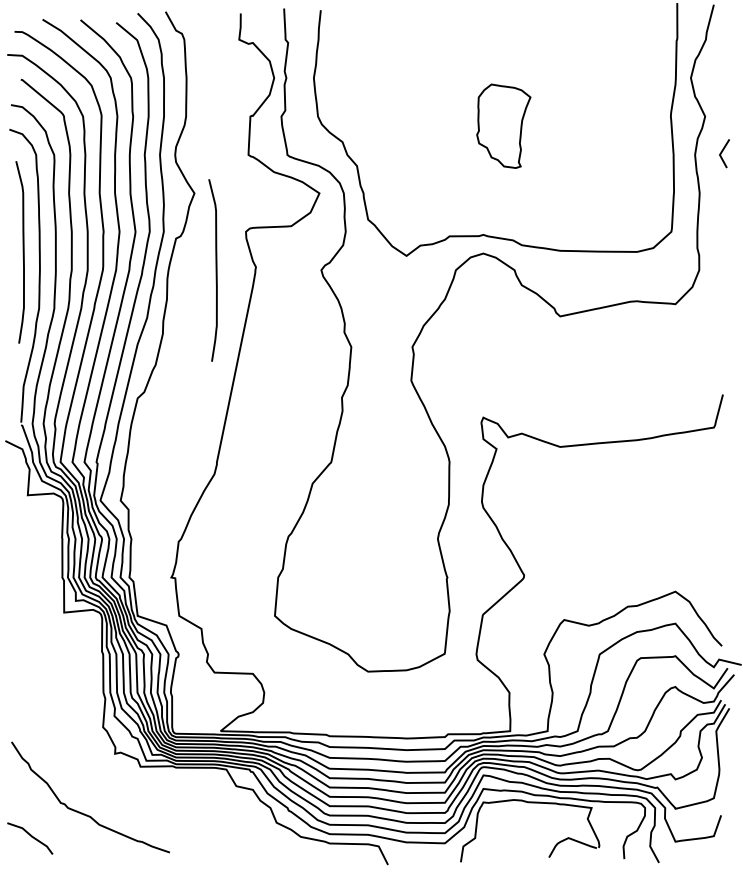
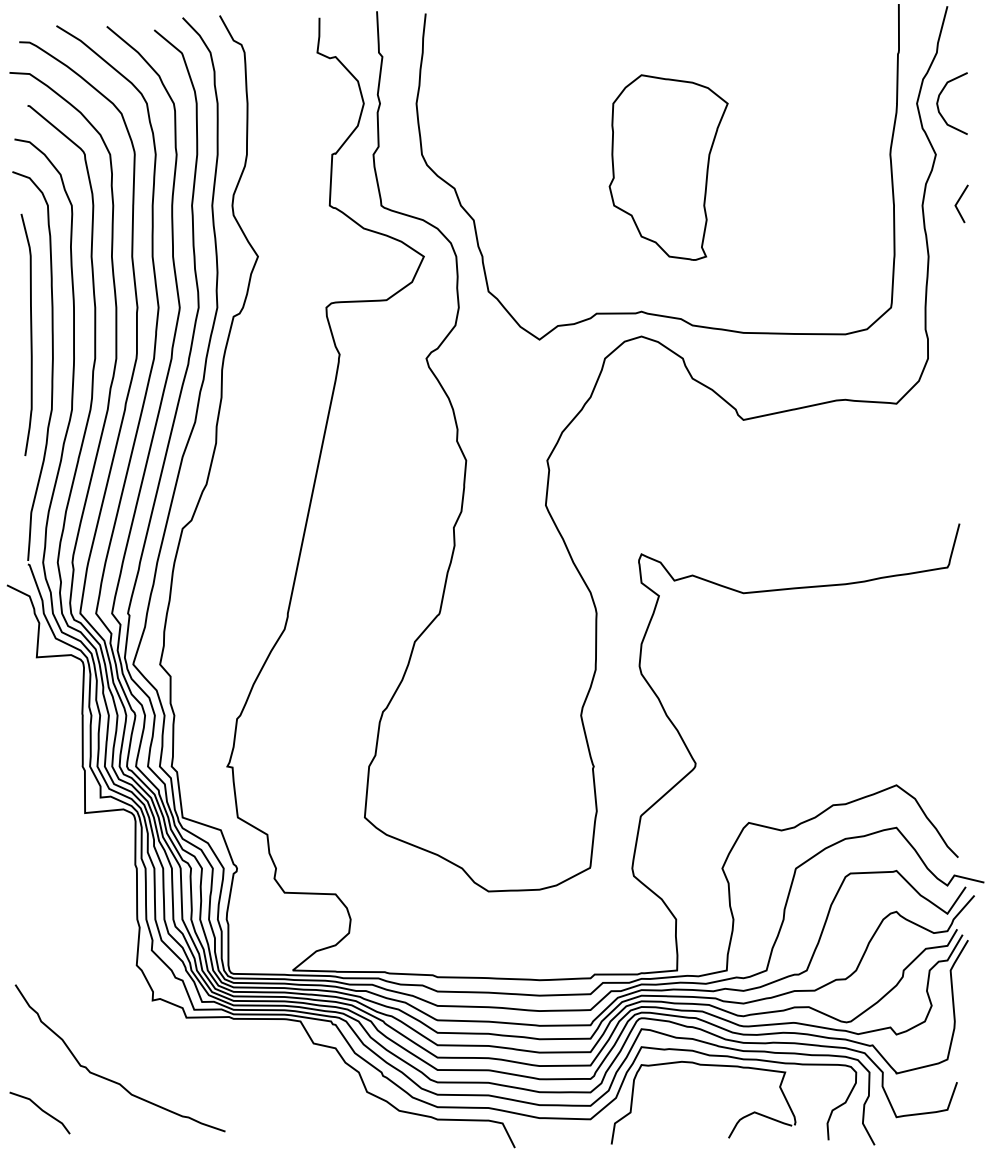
curve: (707, 74) -> (939, 99), added
part: (503, 126) -> (668, 167), size x1.67
curve: (215, 270) -> (286, 358), removed

